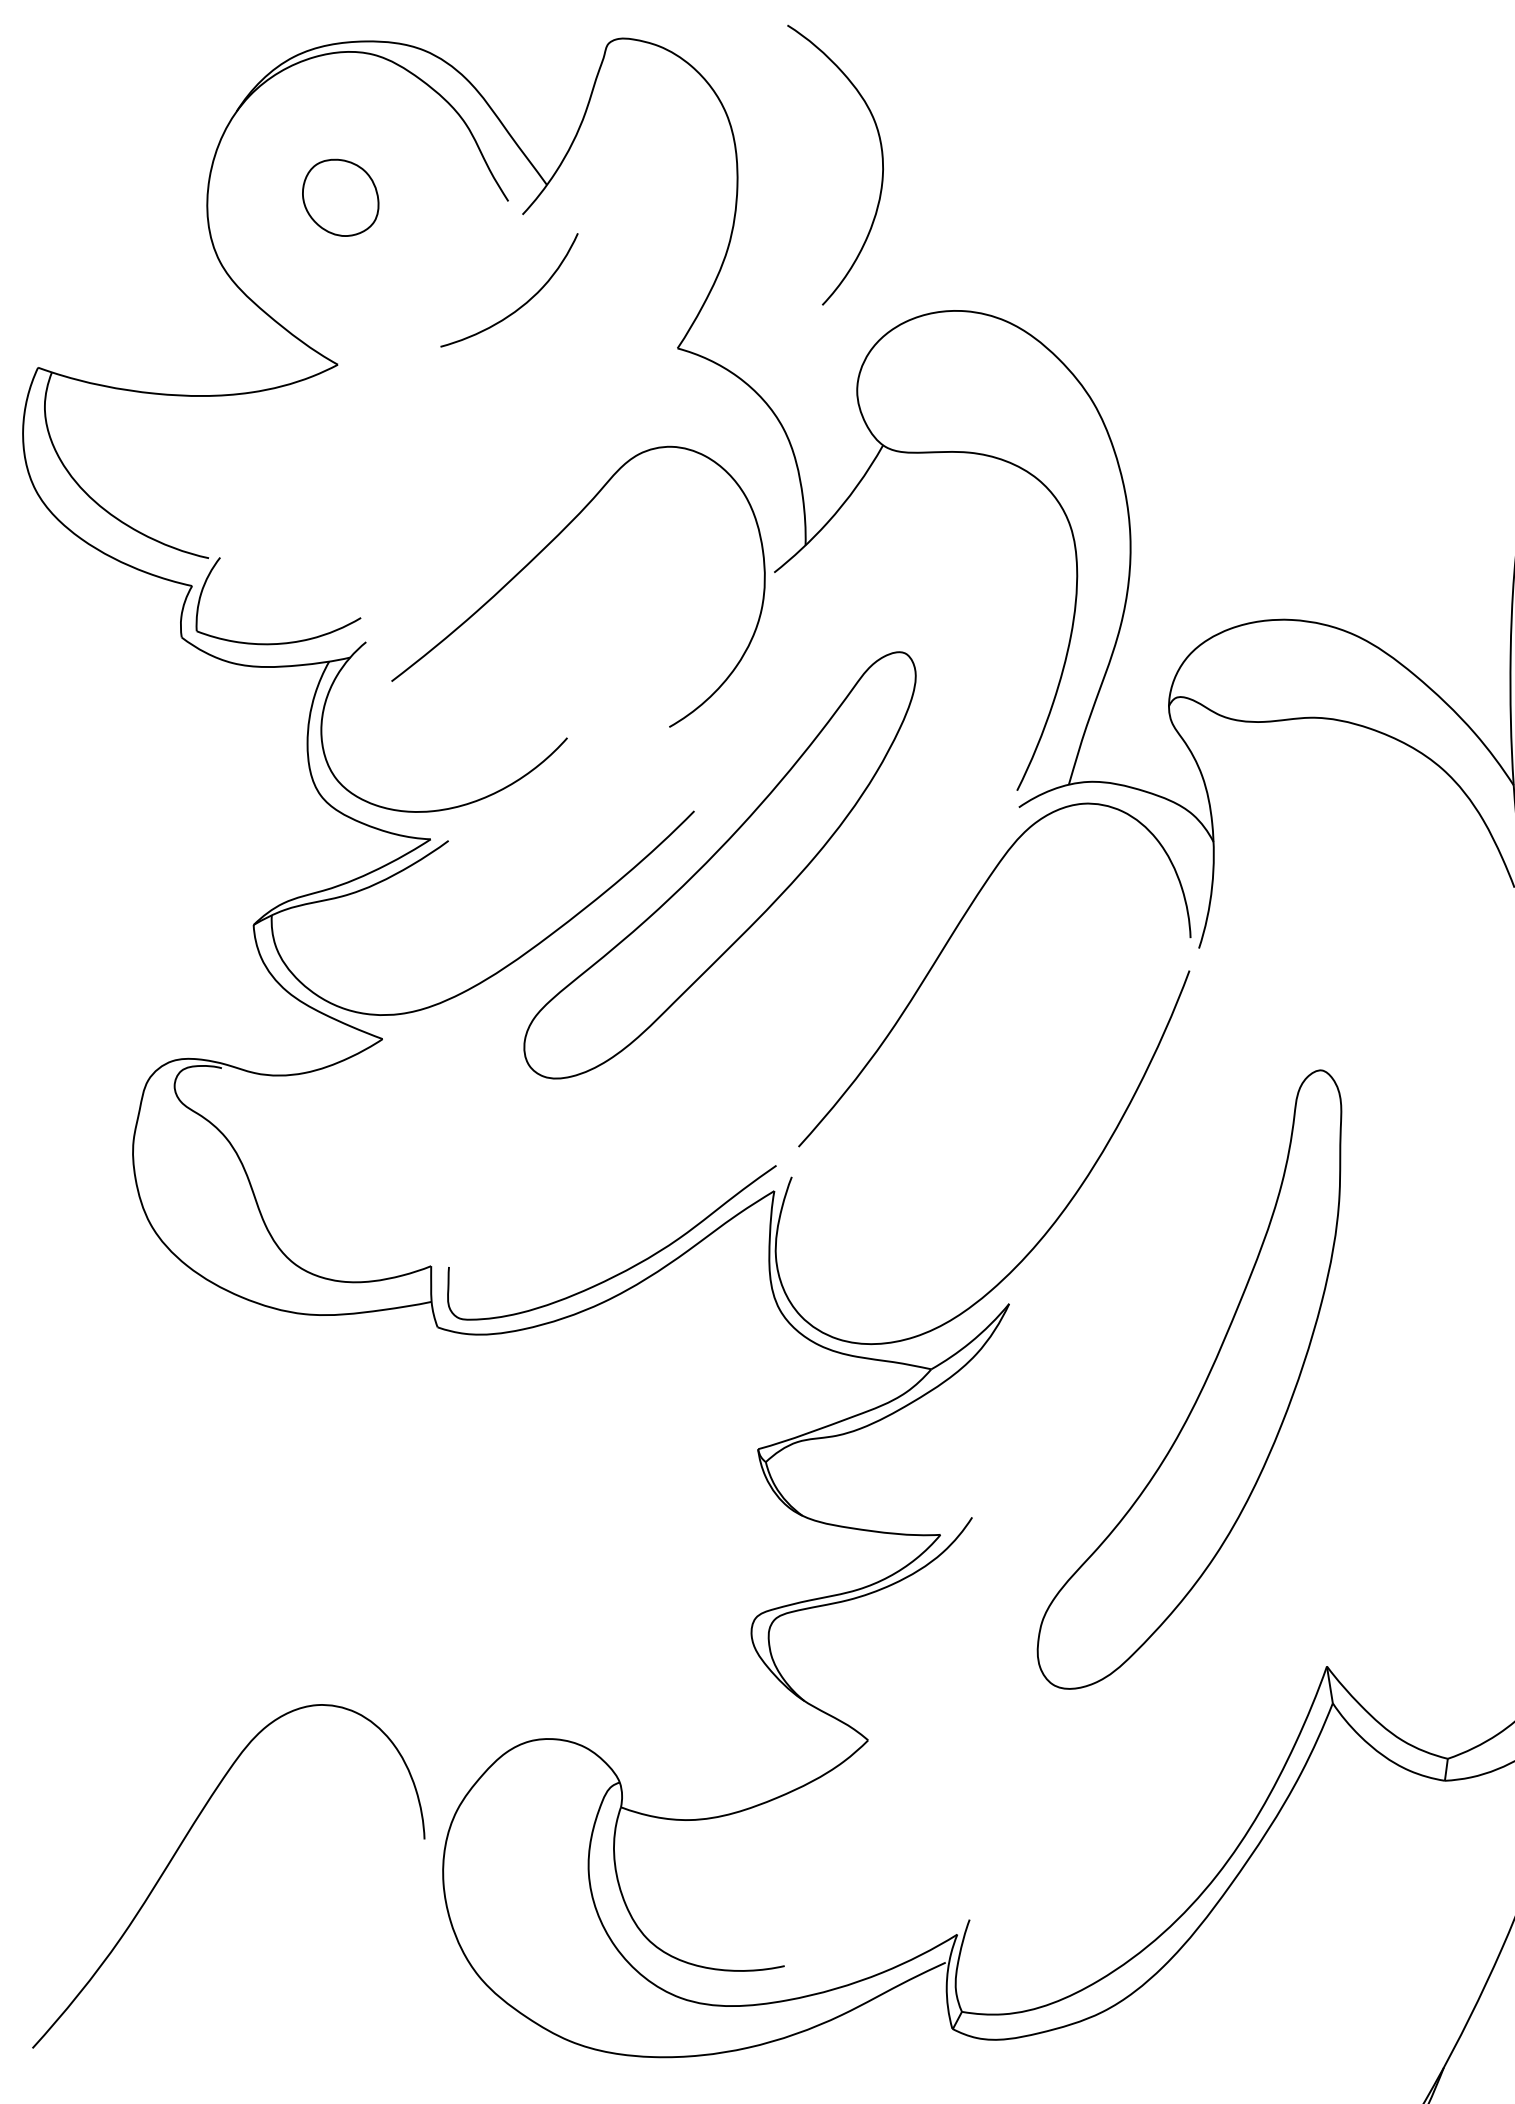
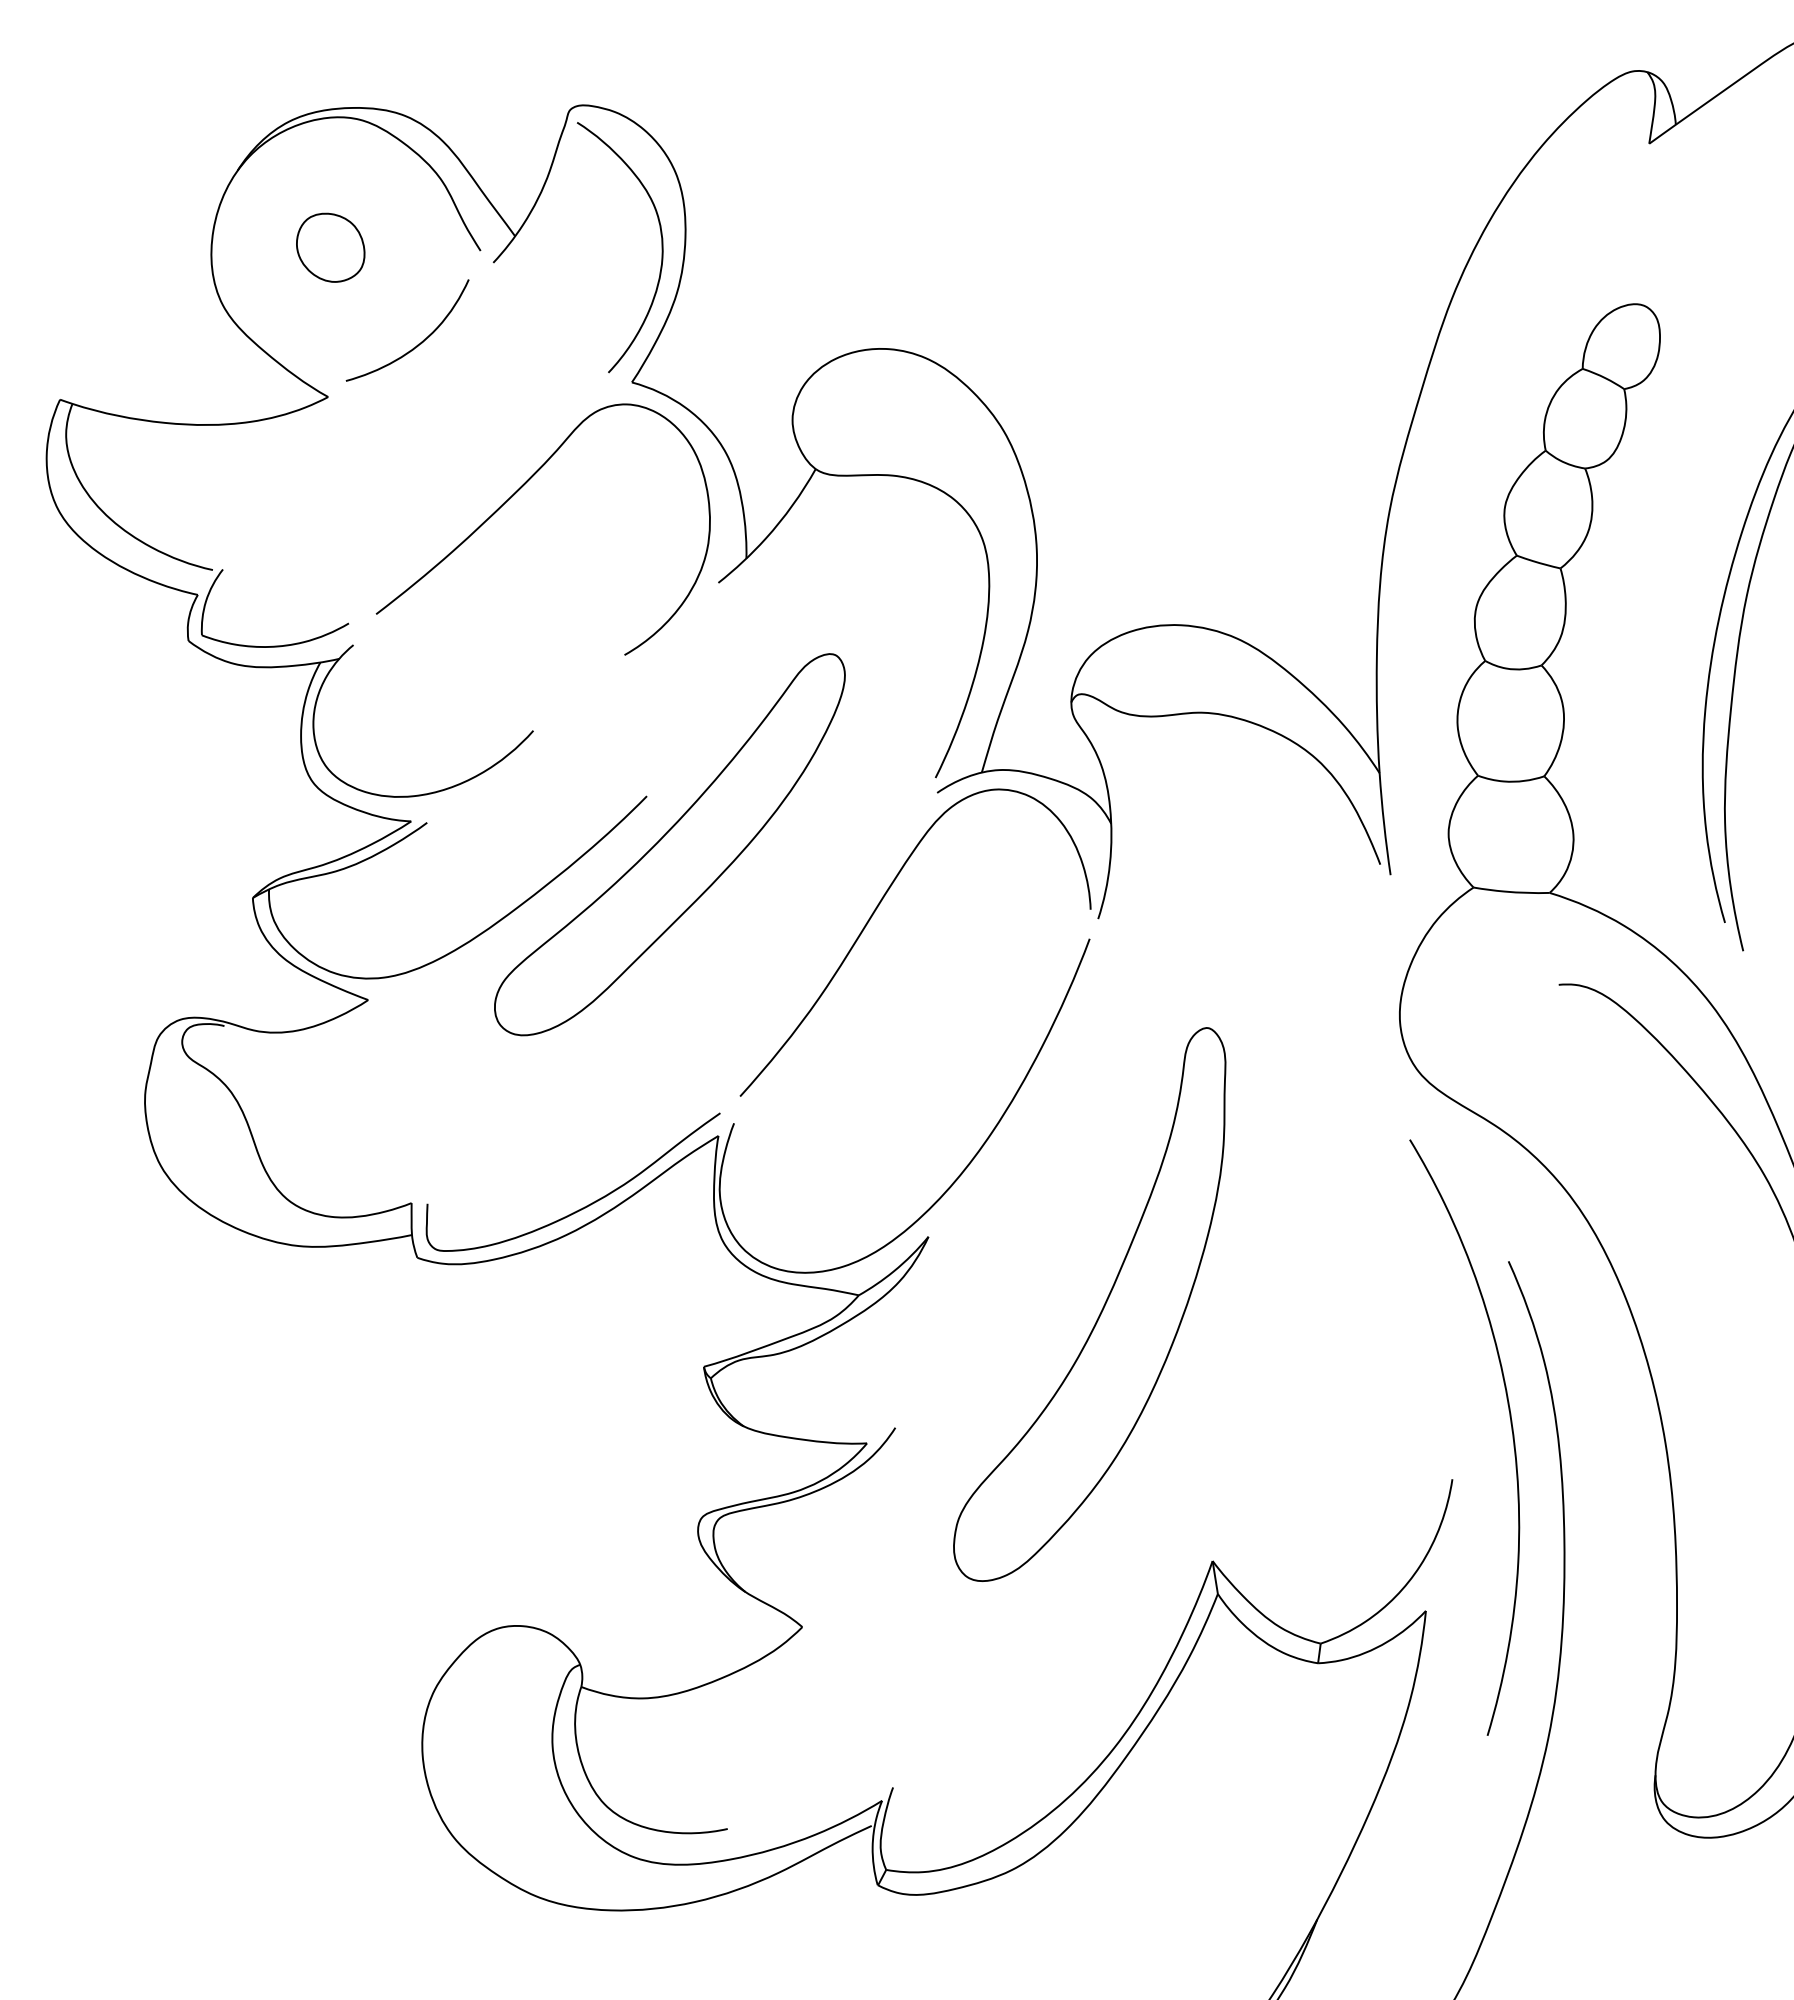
curve: (881, 165) -> (661, 247), moved
curve: (520, 305) -> (417, 344), moved
curve: (544, 550) -> (512, 497), moved
curve: (181, 1845) -> (188, 1721), removed

